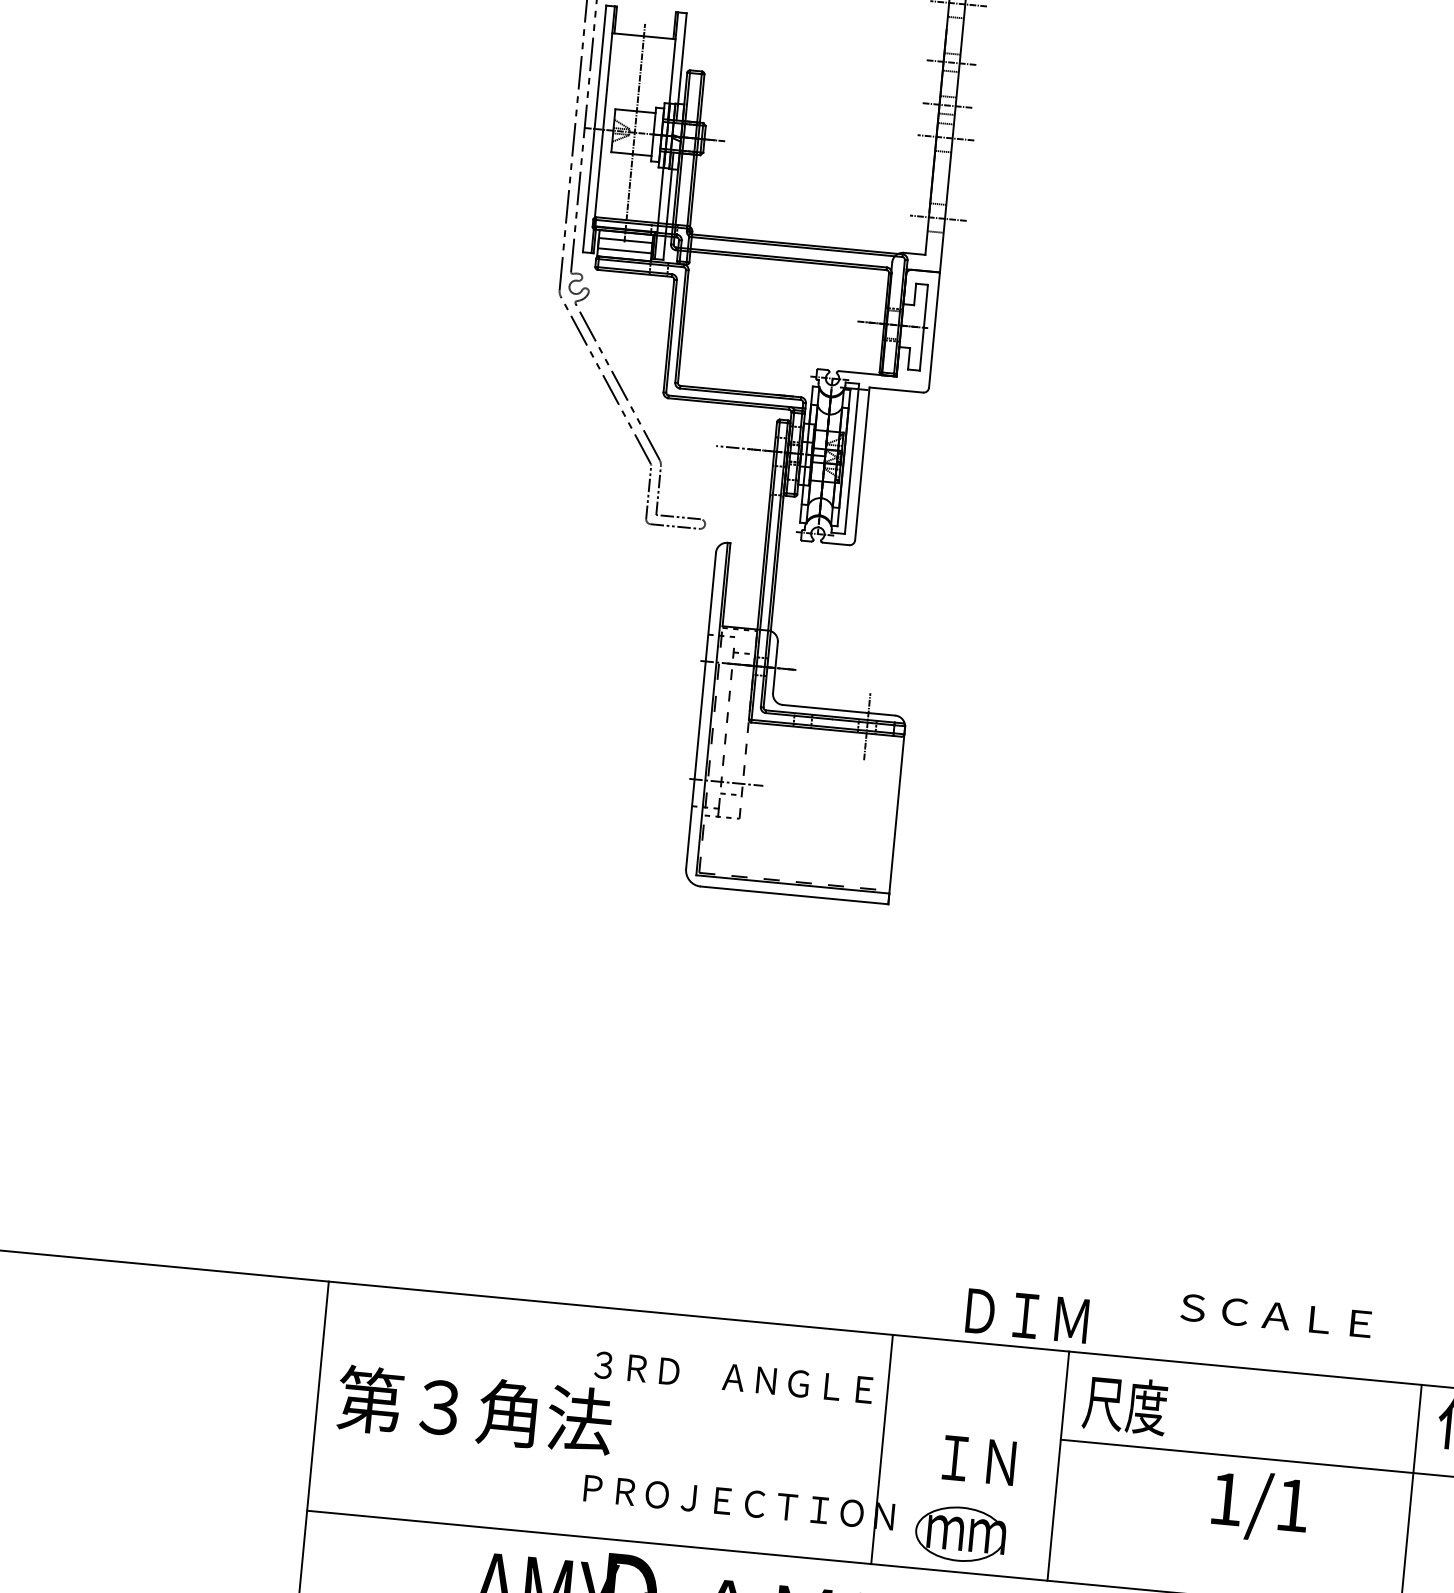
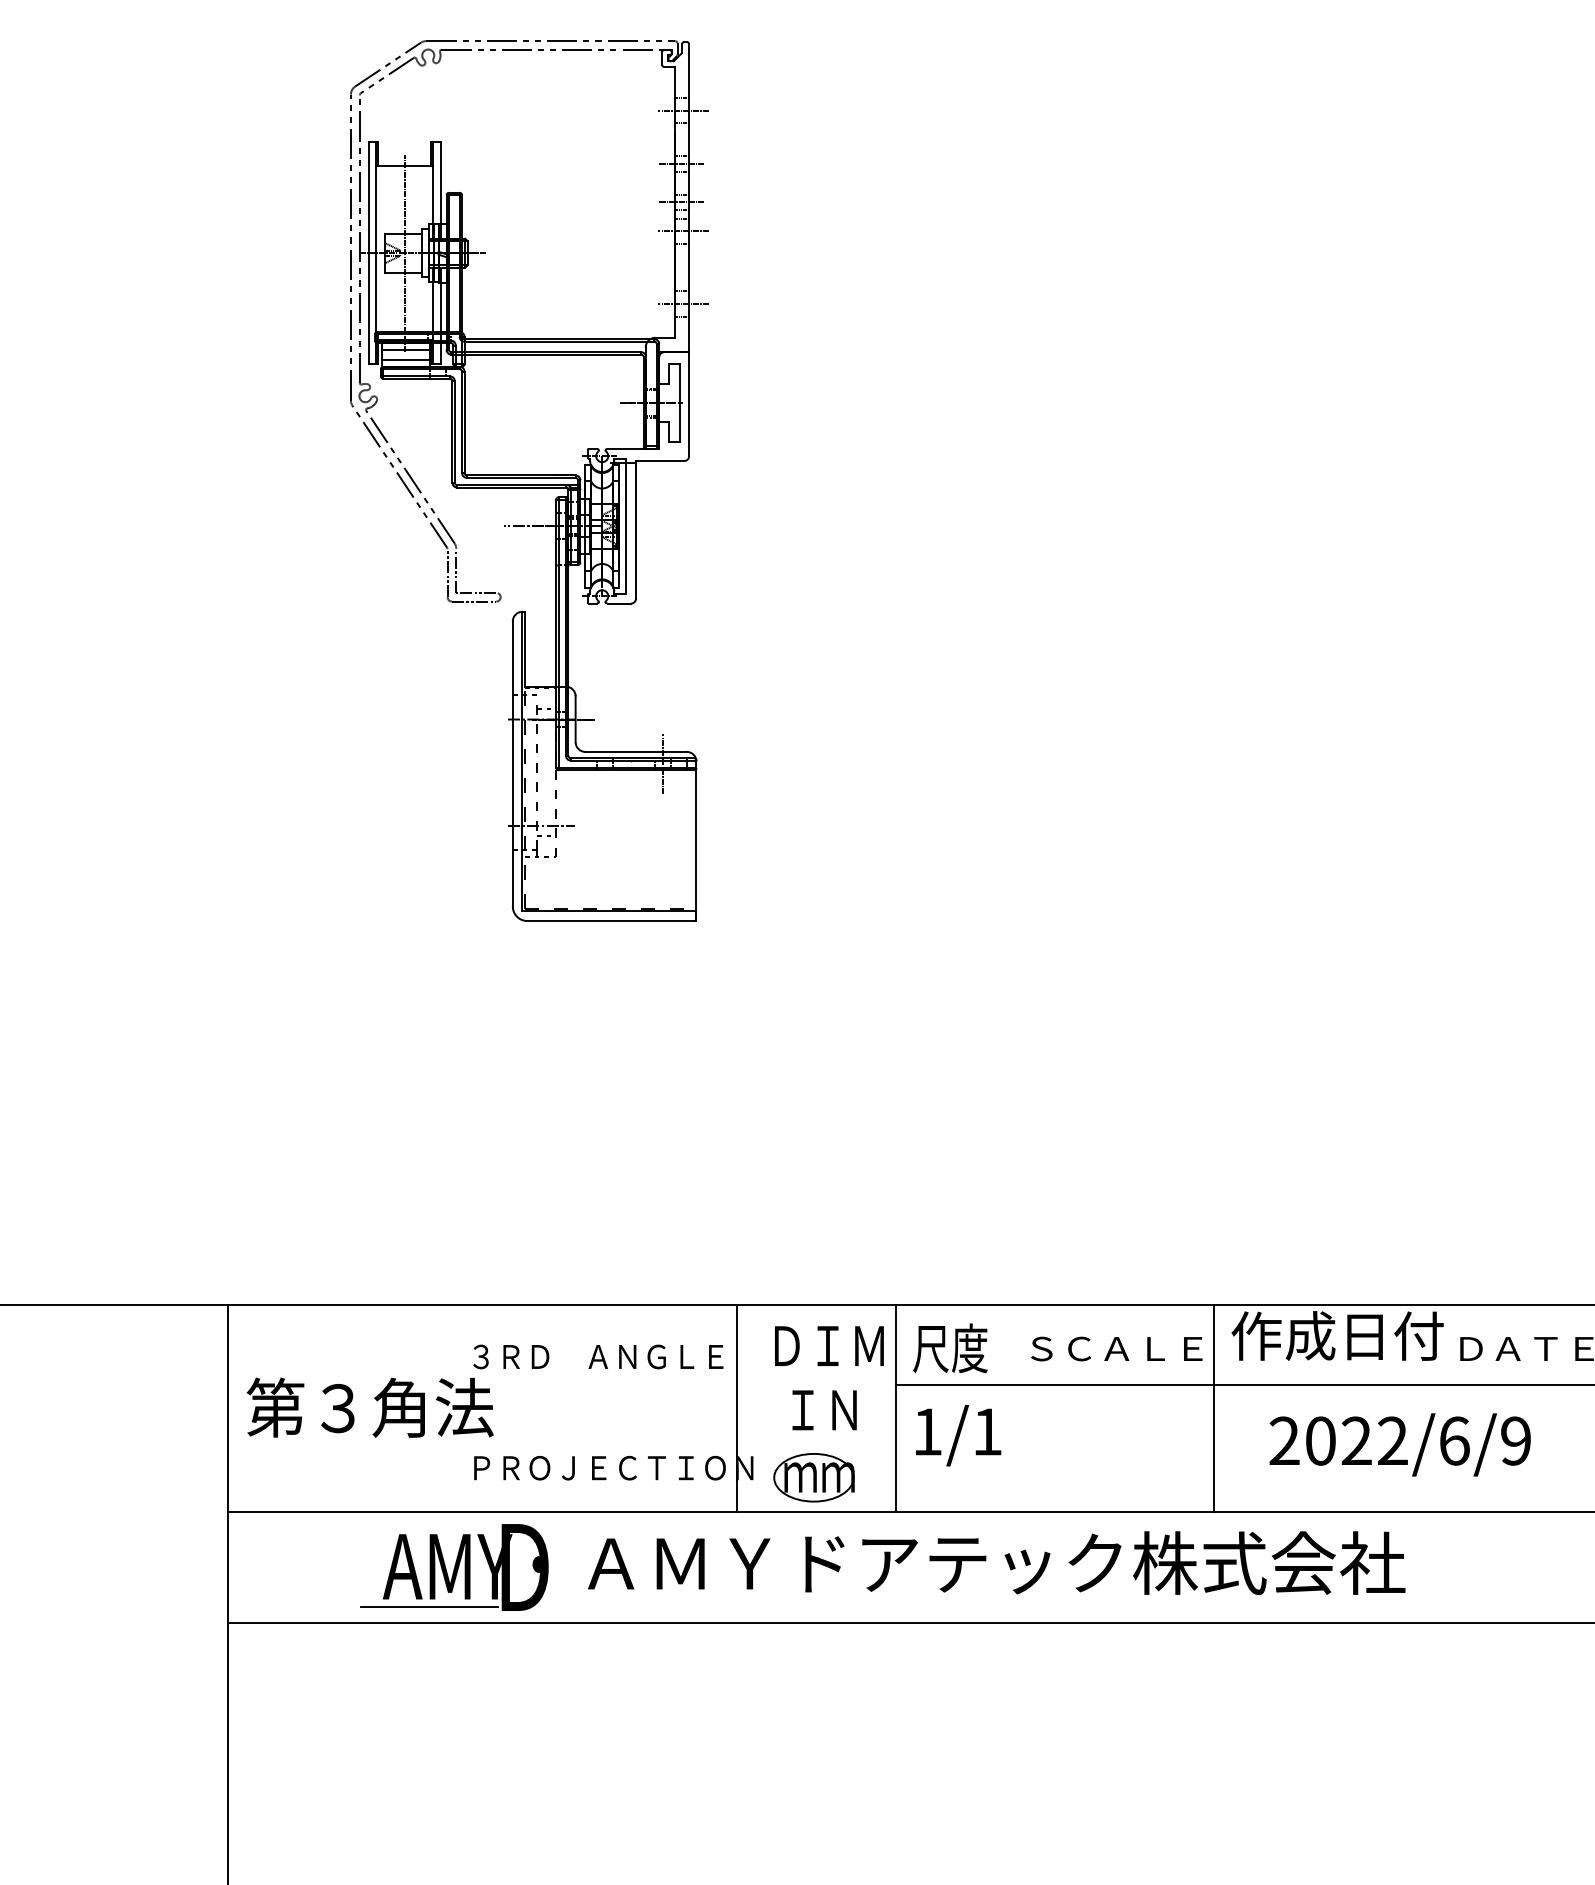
text: (1027, 1315) -> (829, 1345), moved
text: (1276, 1315) -> (1116, 1348), moved
text: (1260, 1506) -> (958, 1435), moved

